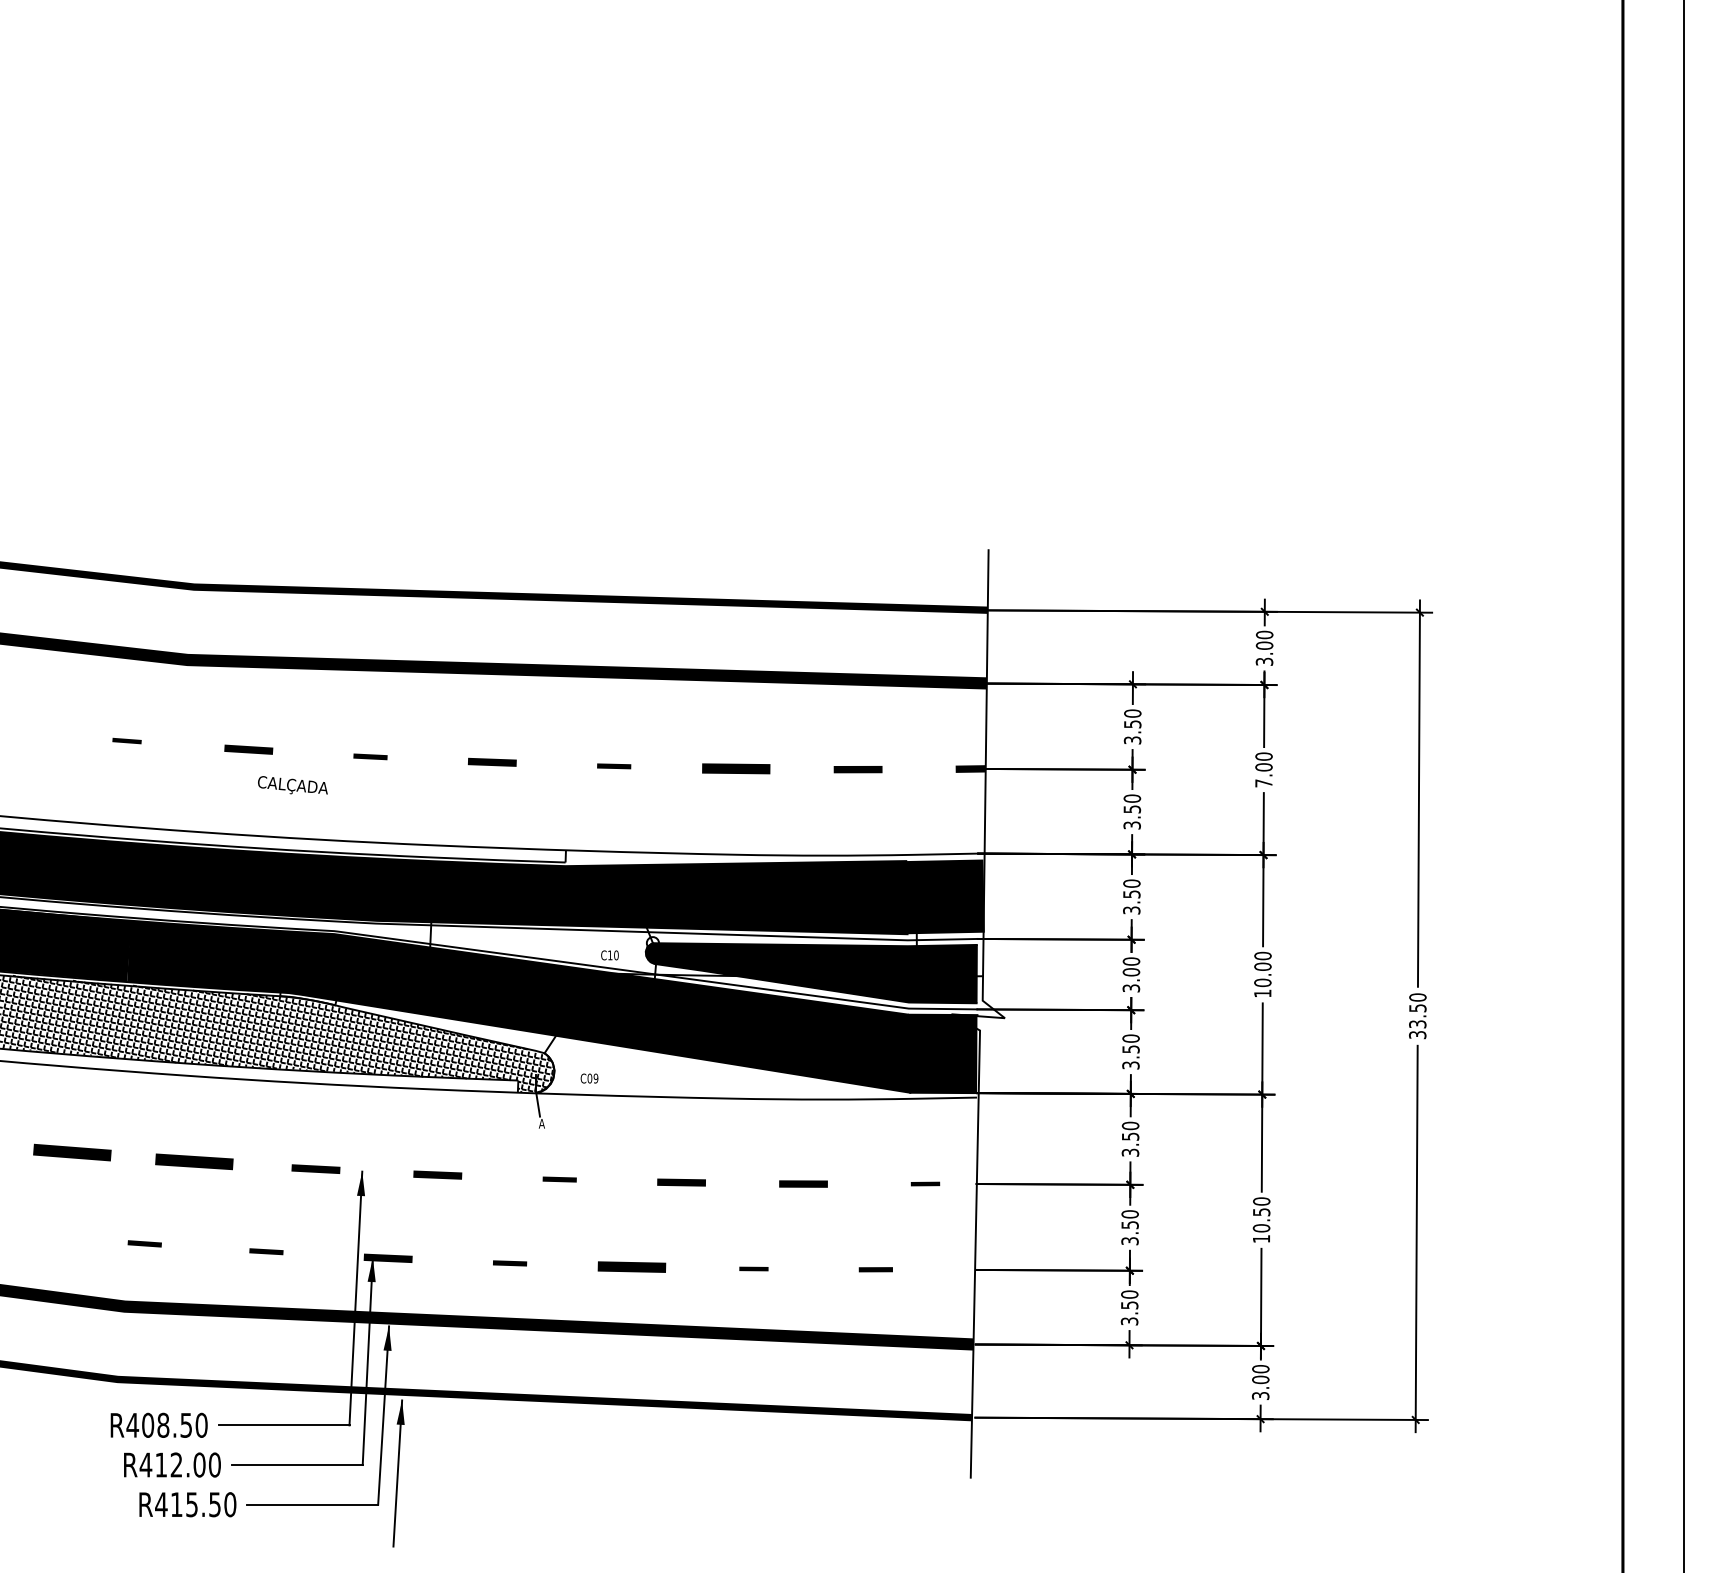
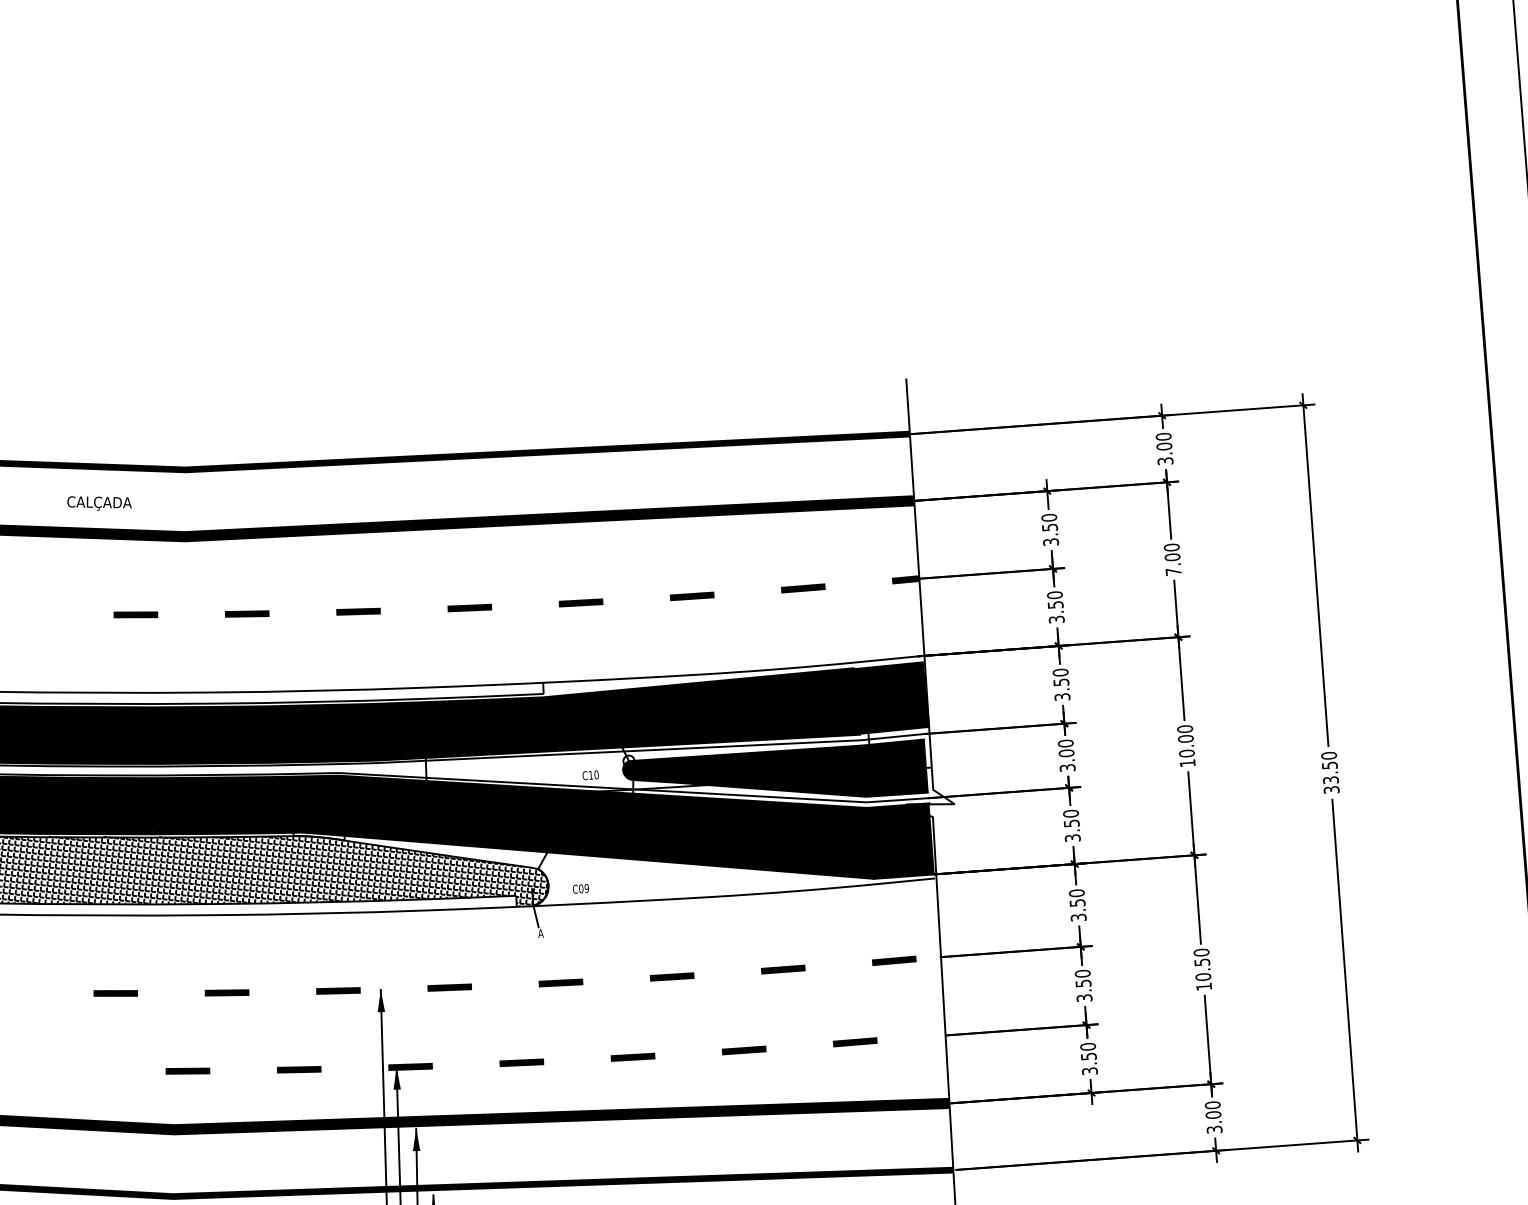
part: (126, 740) -> (135, 614), size x1.67
part: (370, 756) -> (358, 611), size x1.43
part: (613, 766) -> (580, 603), size x1.43
part: (735, 768) -> (691, 596), size x0.71
text: (292, 785) -> (99, 502), moved
part: (72, 1152) -> (115, 993), size x0.62
part: (193, 1161) -> (226, 992), size x0.62
part: (559, 1179) -> (560, 982), size x1.43
part: (925, 1183) -> (894, 960), size x1.67
part: (144, 1243) -> (187, 1070), size x1.43
part: (266, 1251) -> (299, 1069), size x1.43
part: (509, 1263) -> (521, 1062), size x1.43
part: (631, 1266) -> (632, 1056), size x0.71
part: (753, 1268) -> (743, 1050), size x1.67
part: (875, 1269) -> (854, 1042), size x1.43

